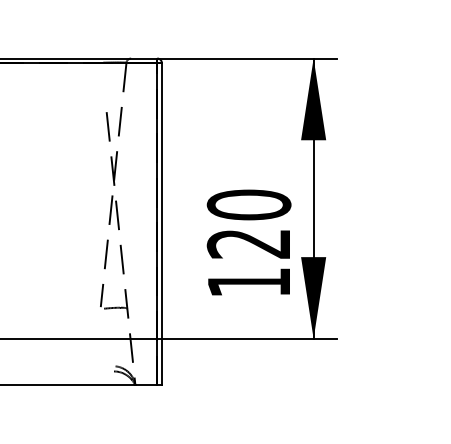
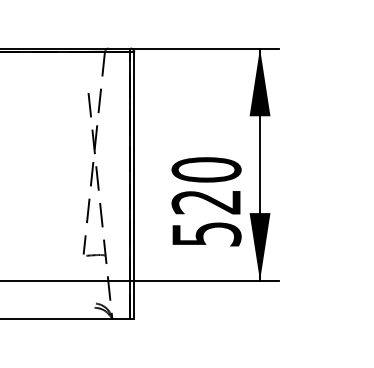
text: (249, 282) -> (206, 234), 120 -> 520

